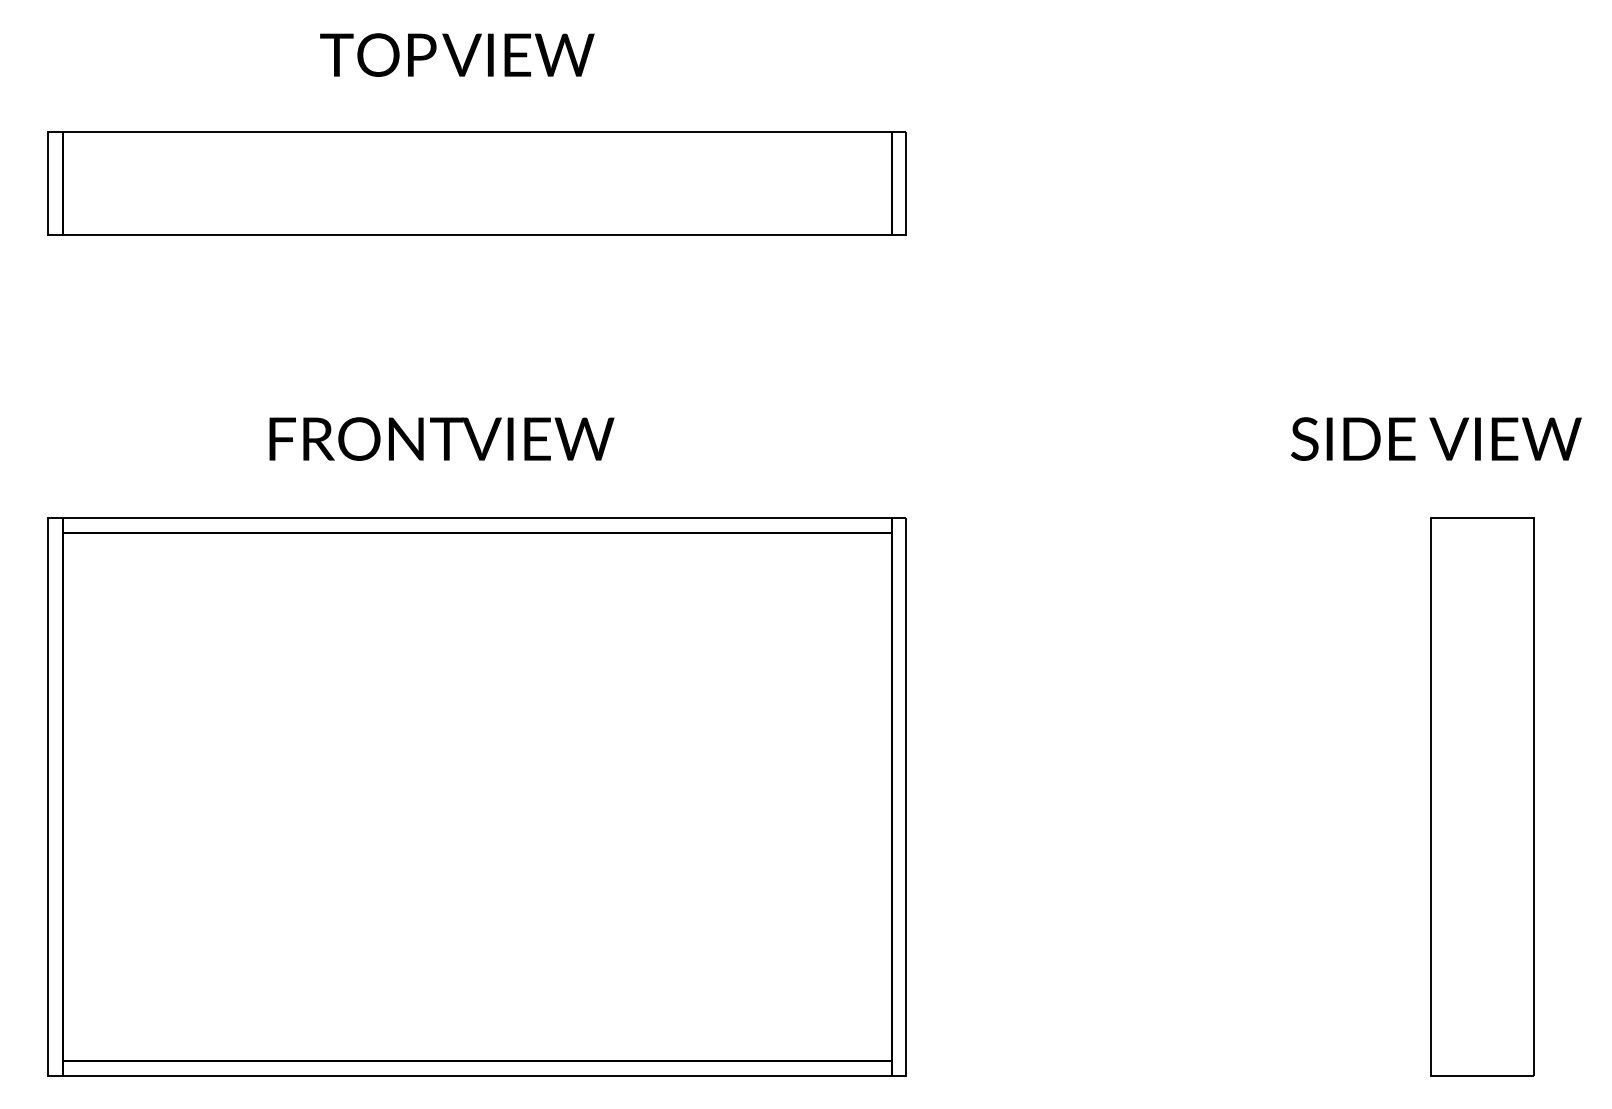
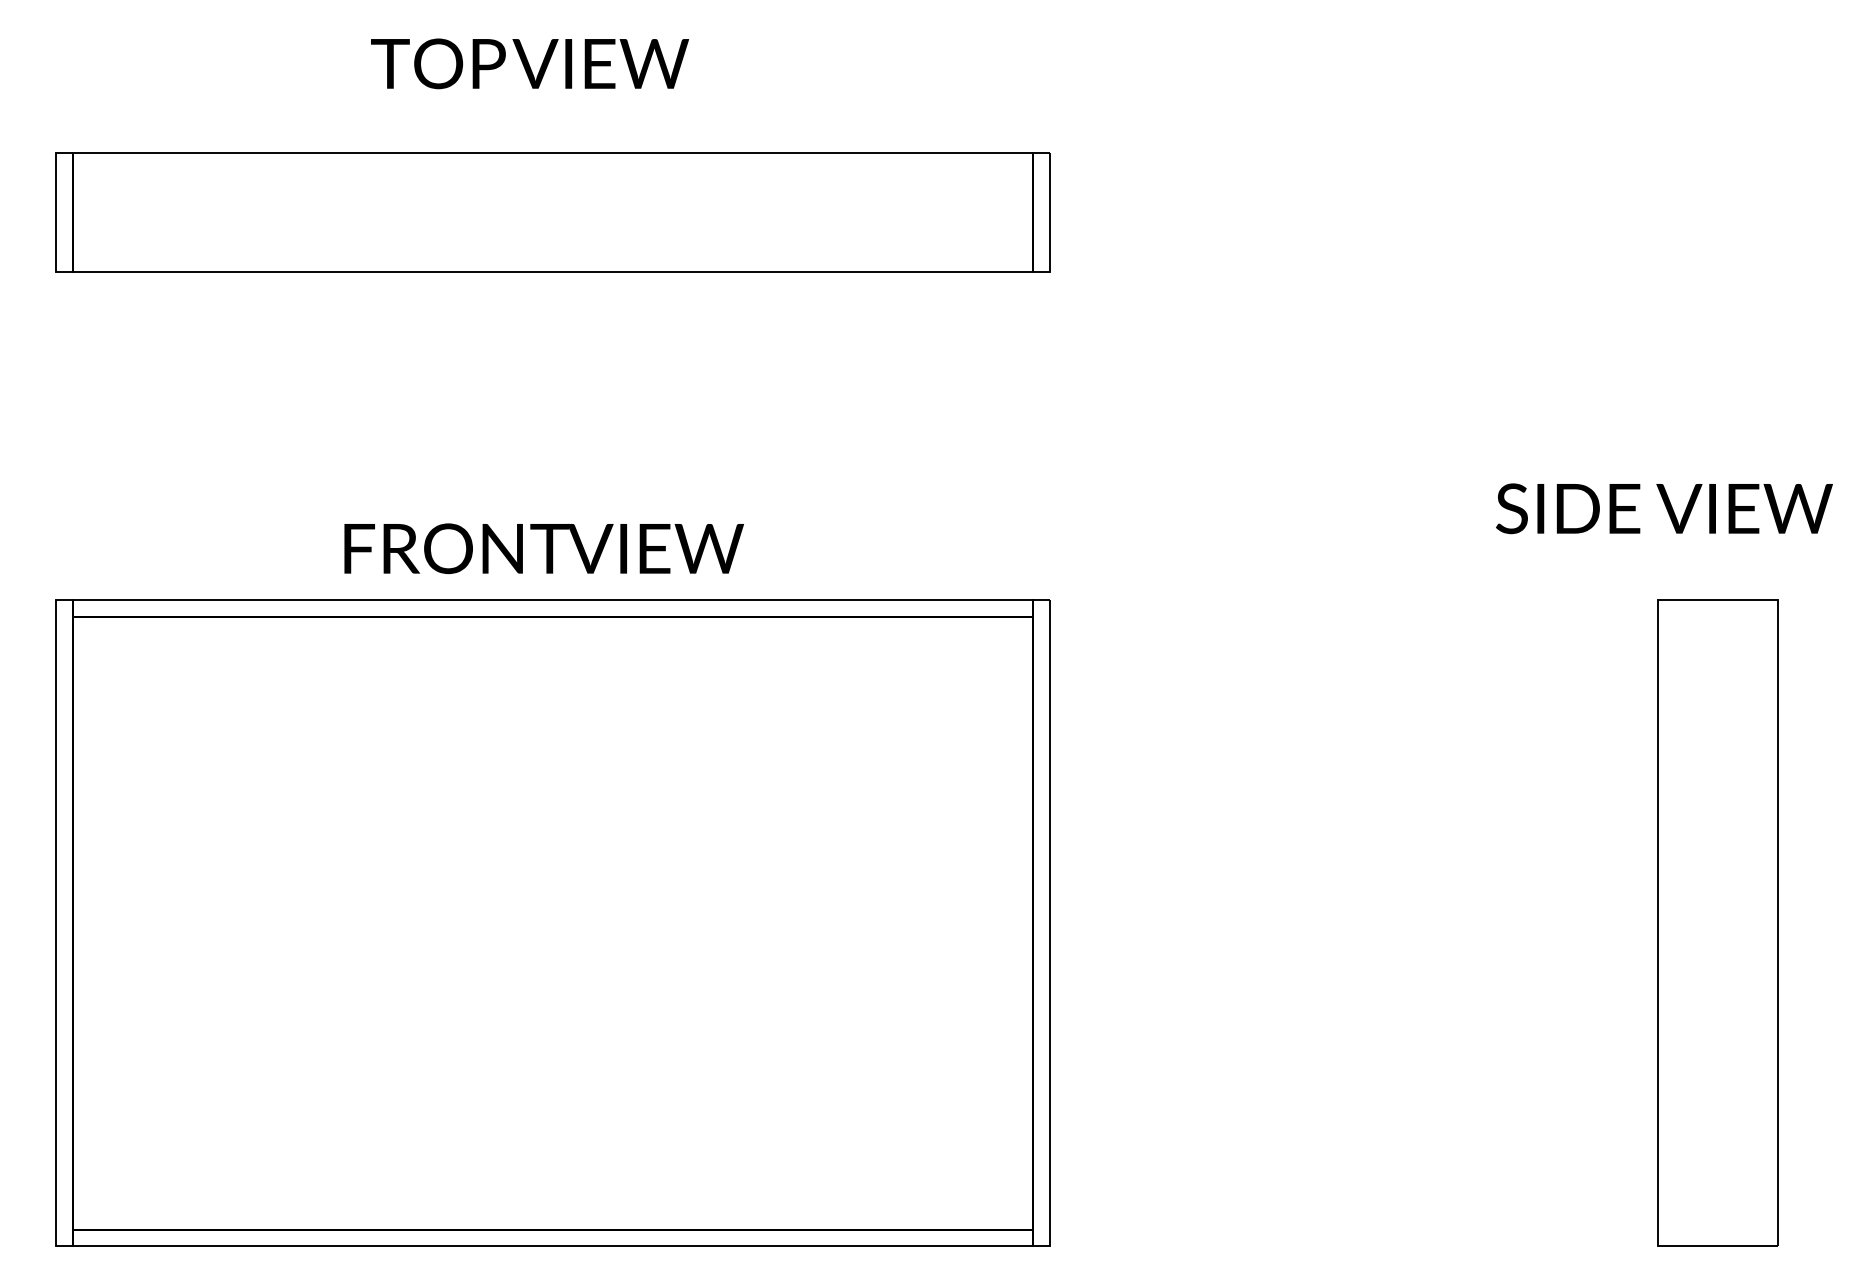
text: (441, 438) -> (543, 548), moved

